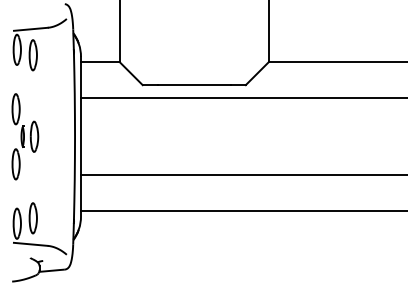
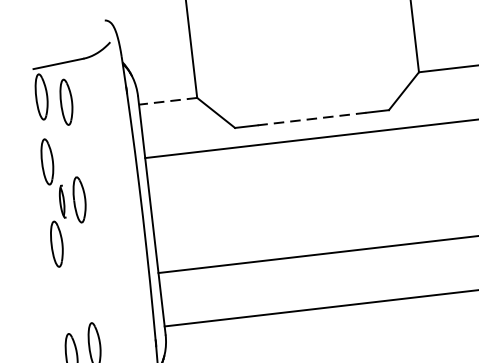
line: (100, 62) -> (168, 101), solid -> dashed
line: (193, 85) -> (310, 119), solid -> dashed
part: (25, 136) -> (66, 200), moved

